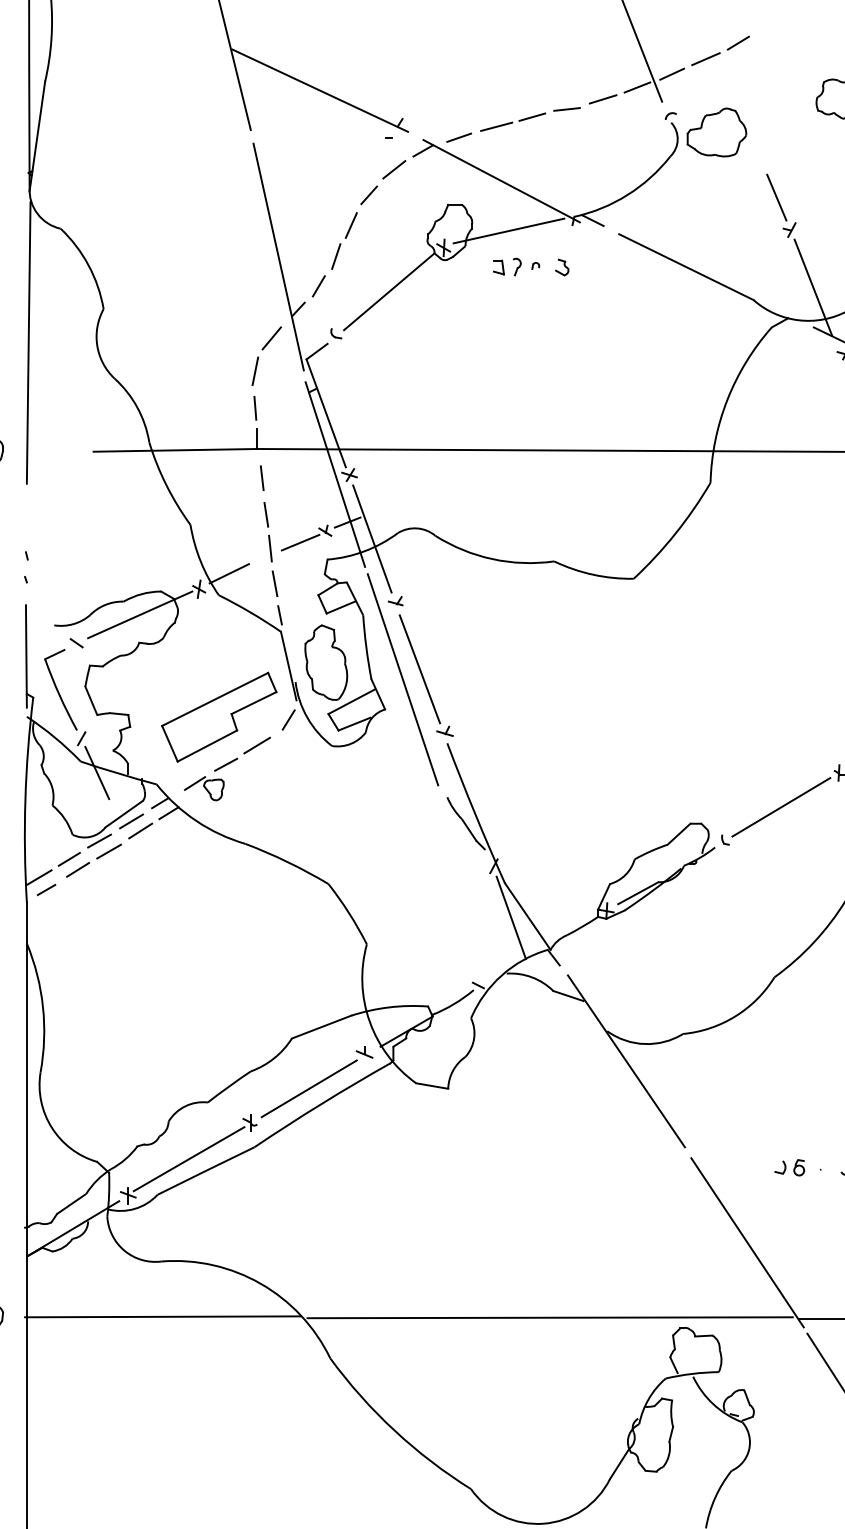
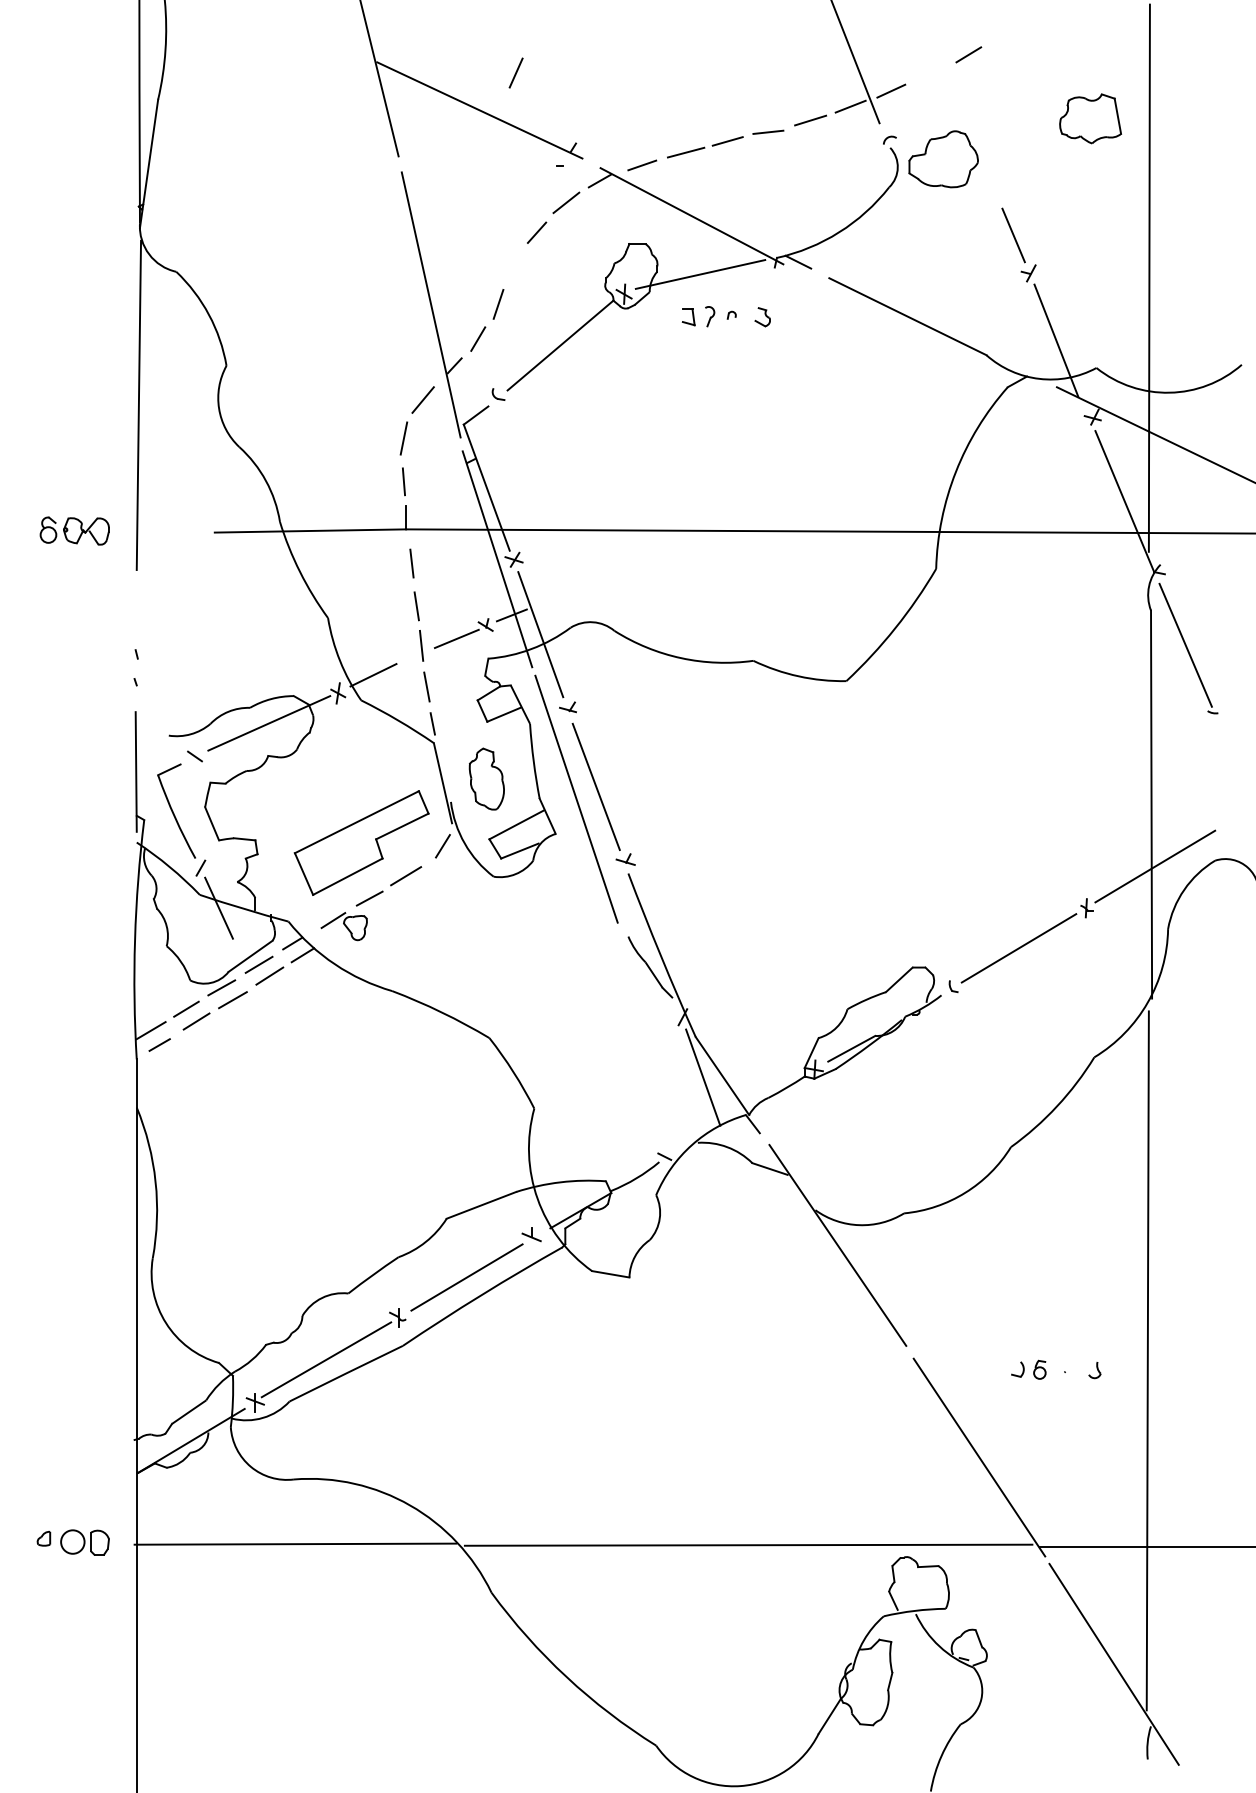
line: (705, 59) -> (930, 73), removed
line: (350, 225) -> (515, 72), moved
part: (325, 662) -> (486, 778), size x0.7

